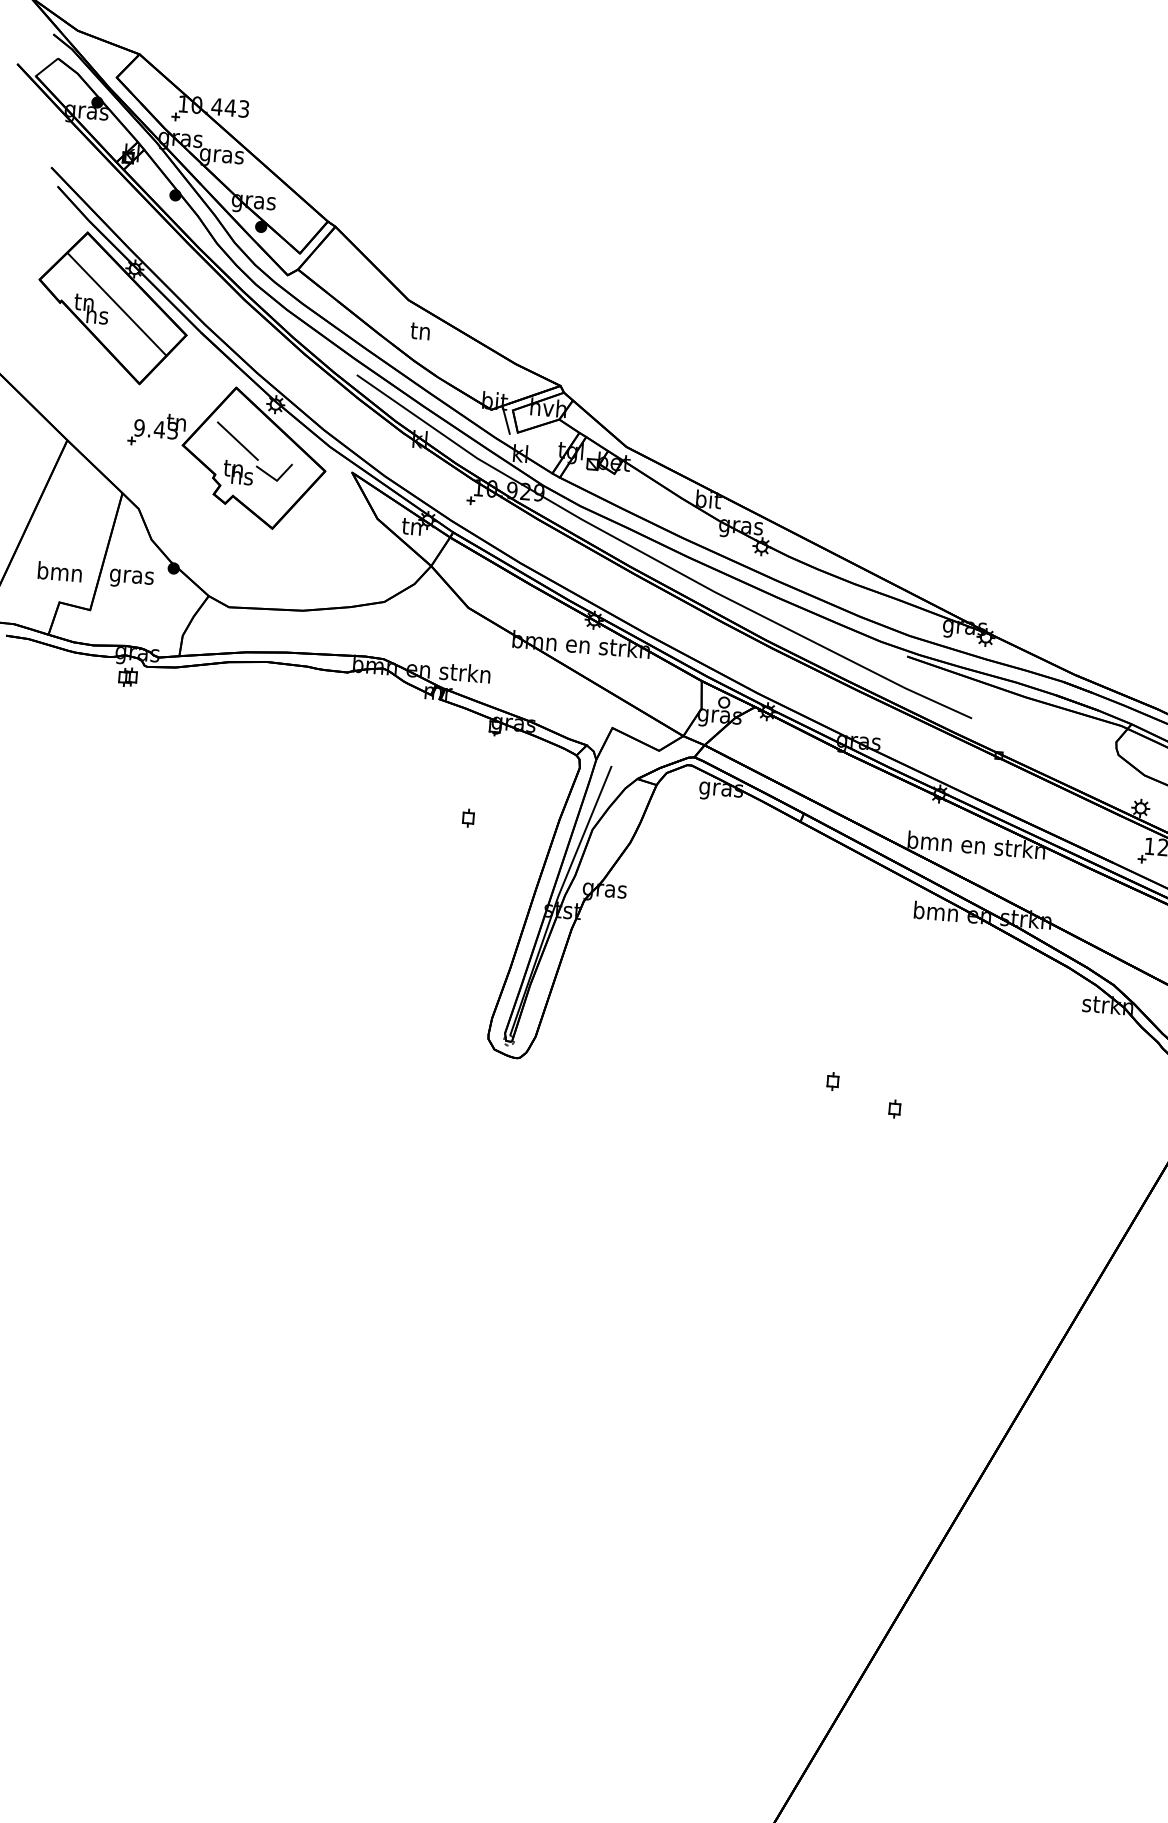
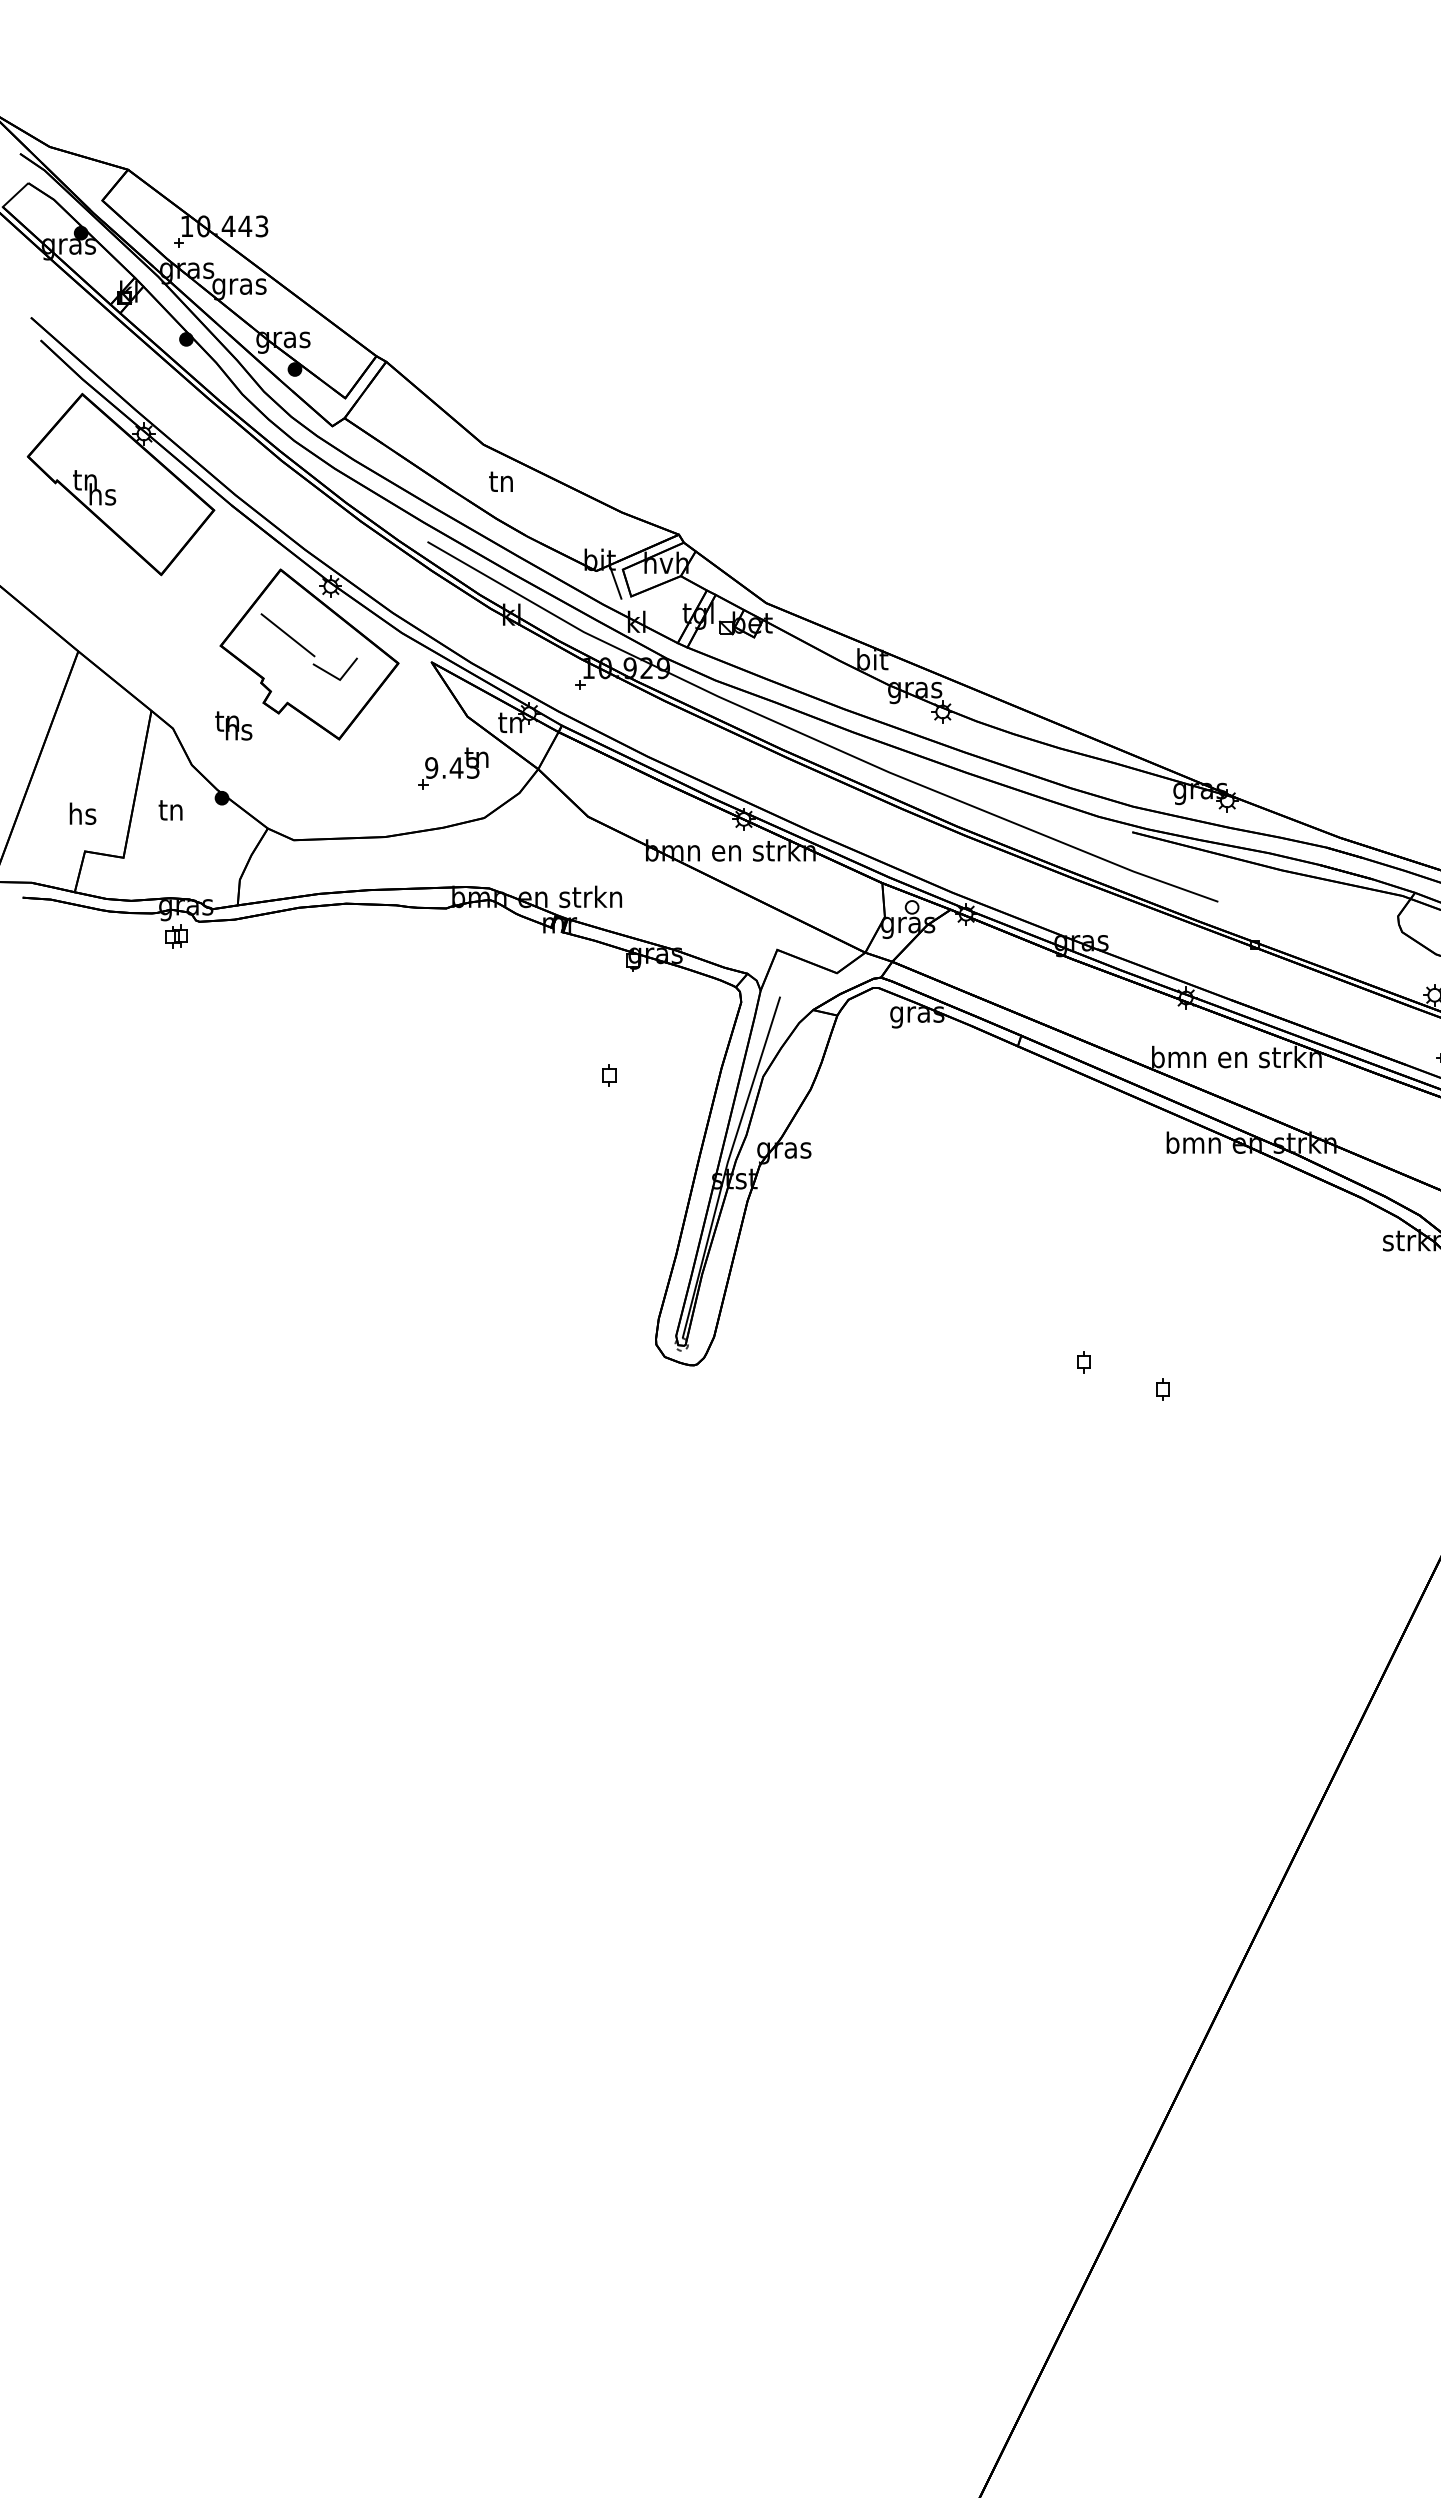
line: (116, 303) -> (124, 478), removed
part: (157, 429) -> (453, 768), moved
text: (238, 472) -> (233, 725), moved
text: (59, 571) -> (82, 813), bmn -> hs
text: (131, 577) -> (171, 813), gras -> tn

